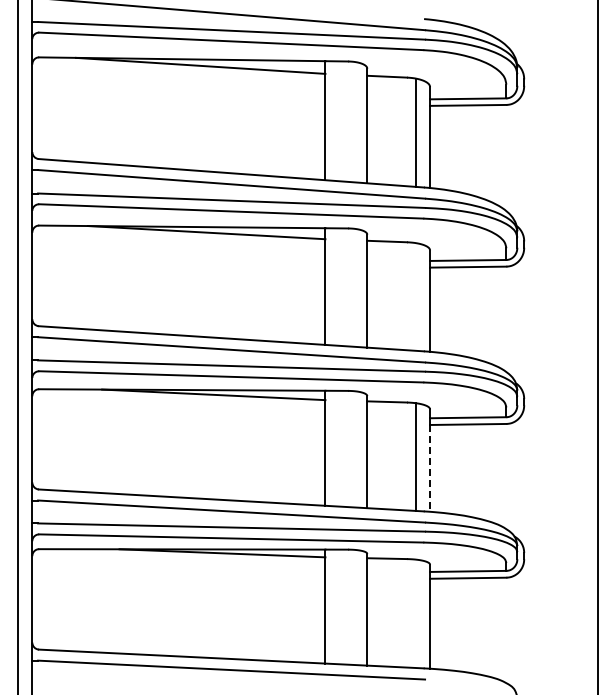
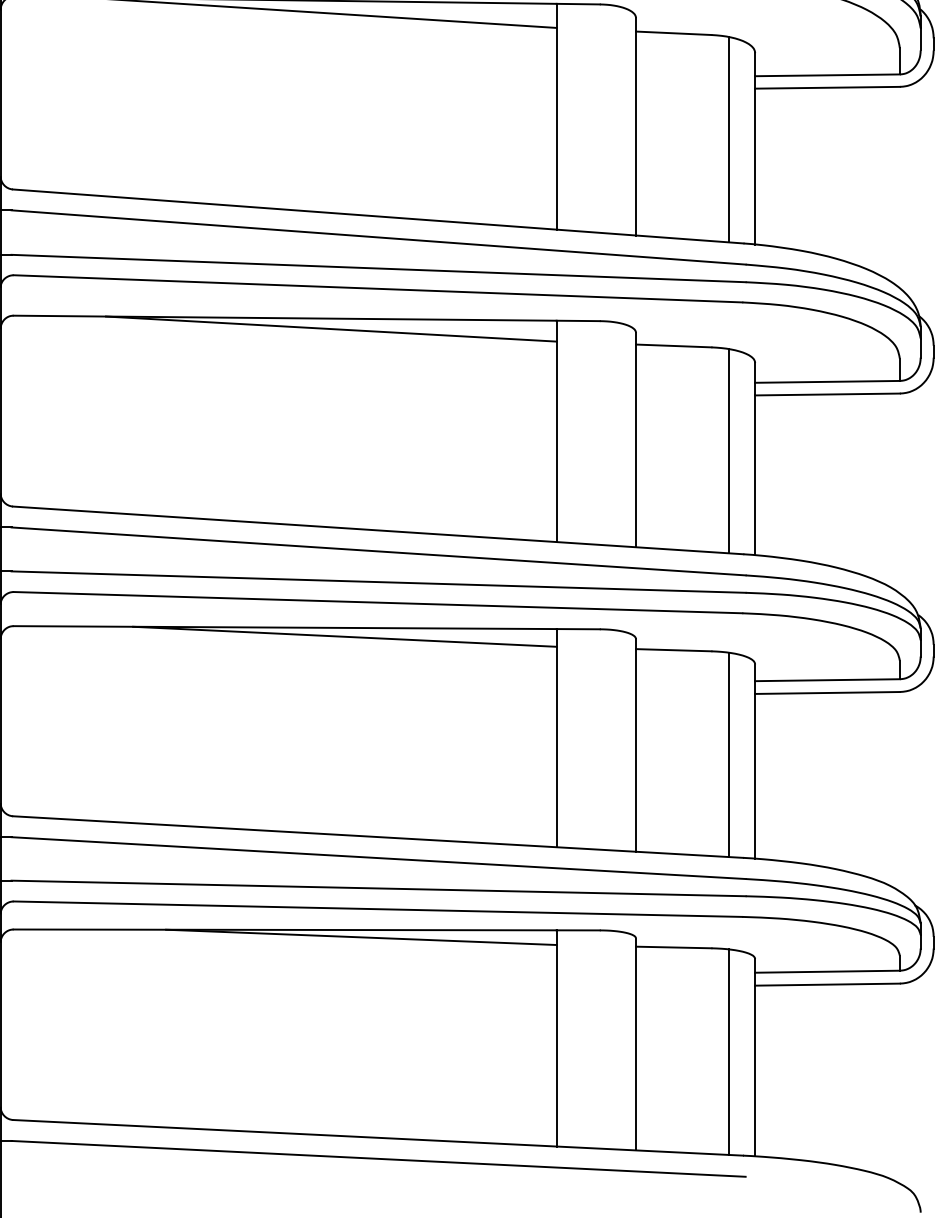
line: (416, 296) -> (729, 450), added
line: (430, 468) -> (755, 776), dashed -> solid
line: (416, 613) -> (729, 1051), added

